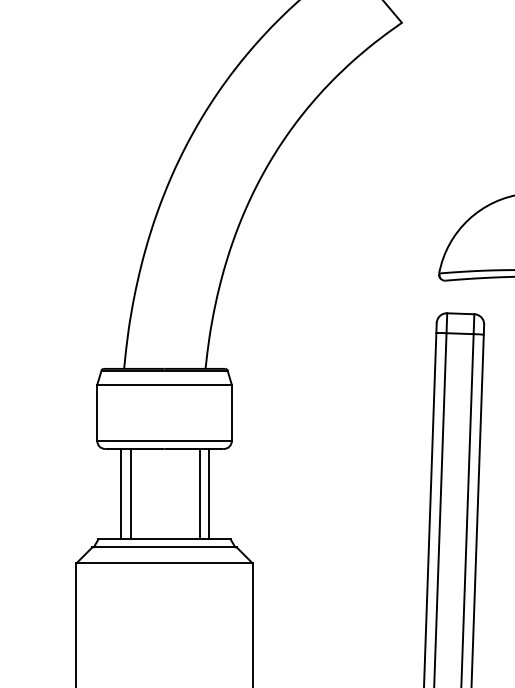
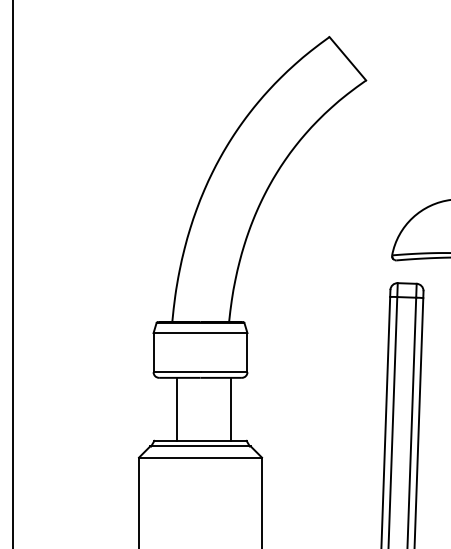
line: (120, 492) -> (169, 408), removed
line: (200, 492) -> (225, 408), removed

